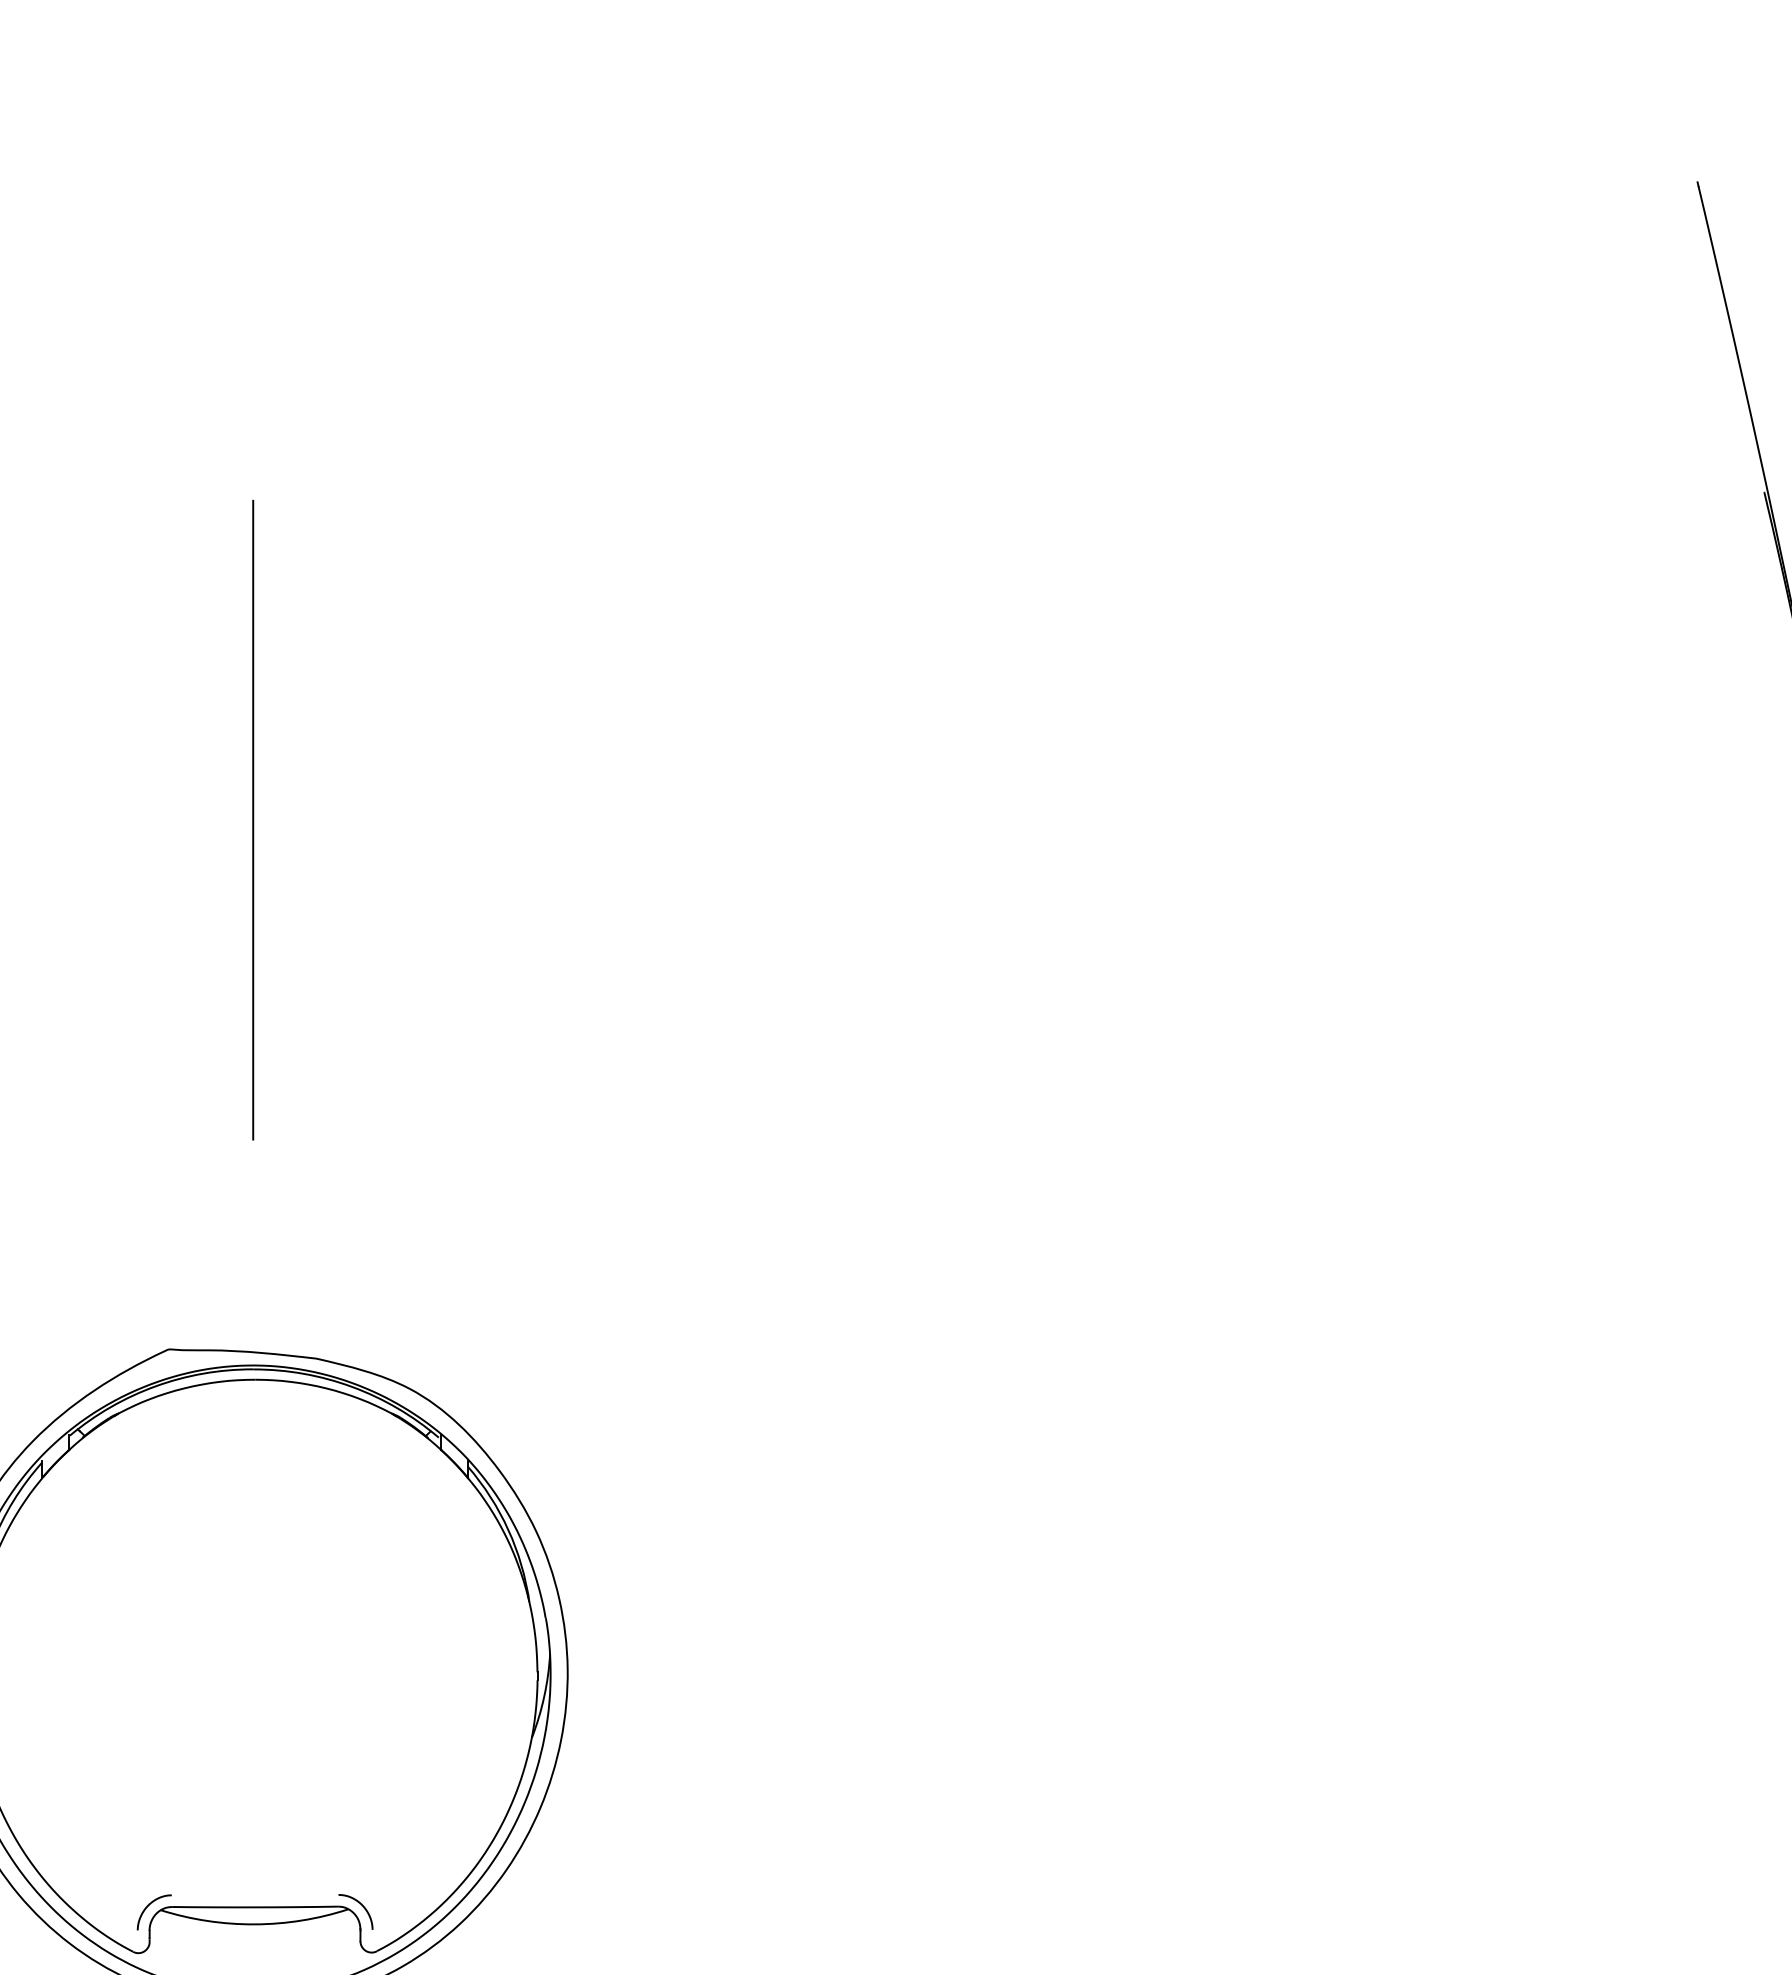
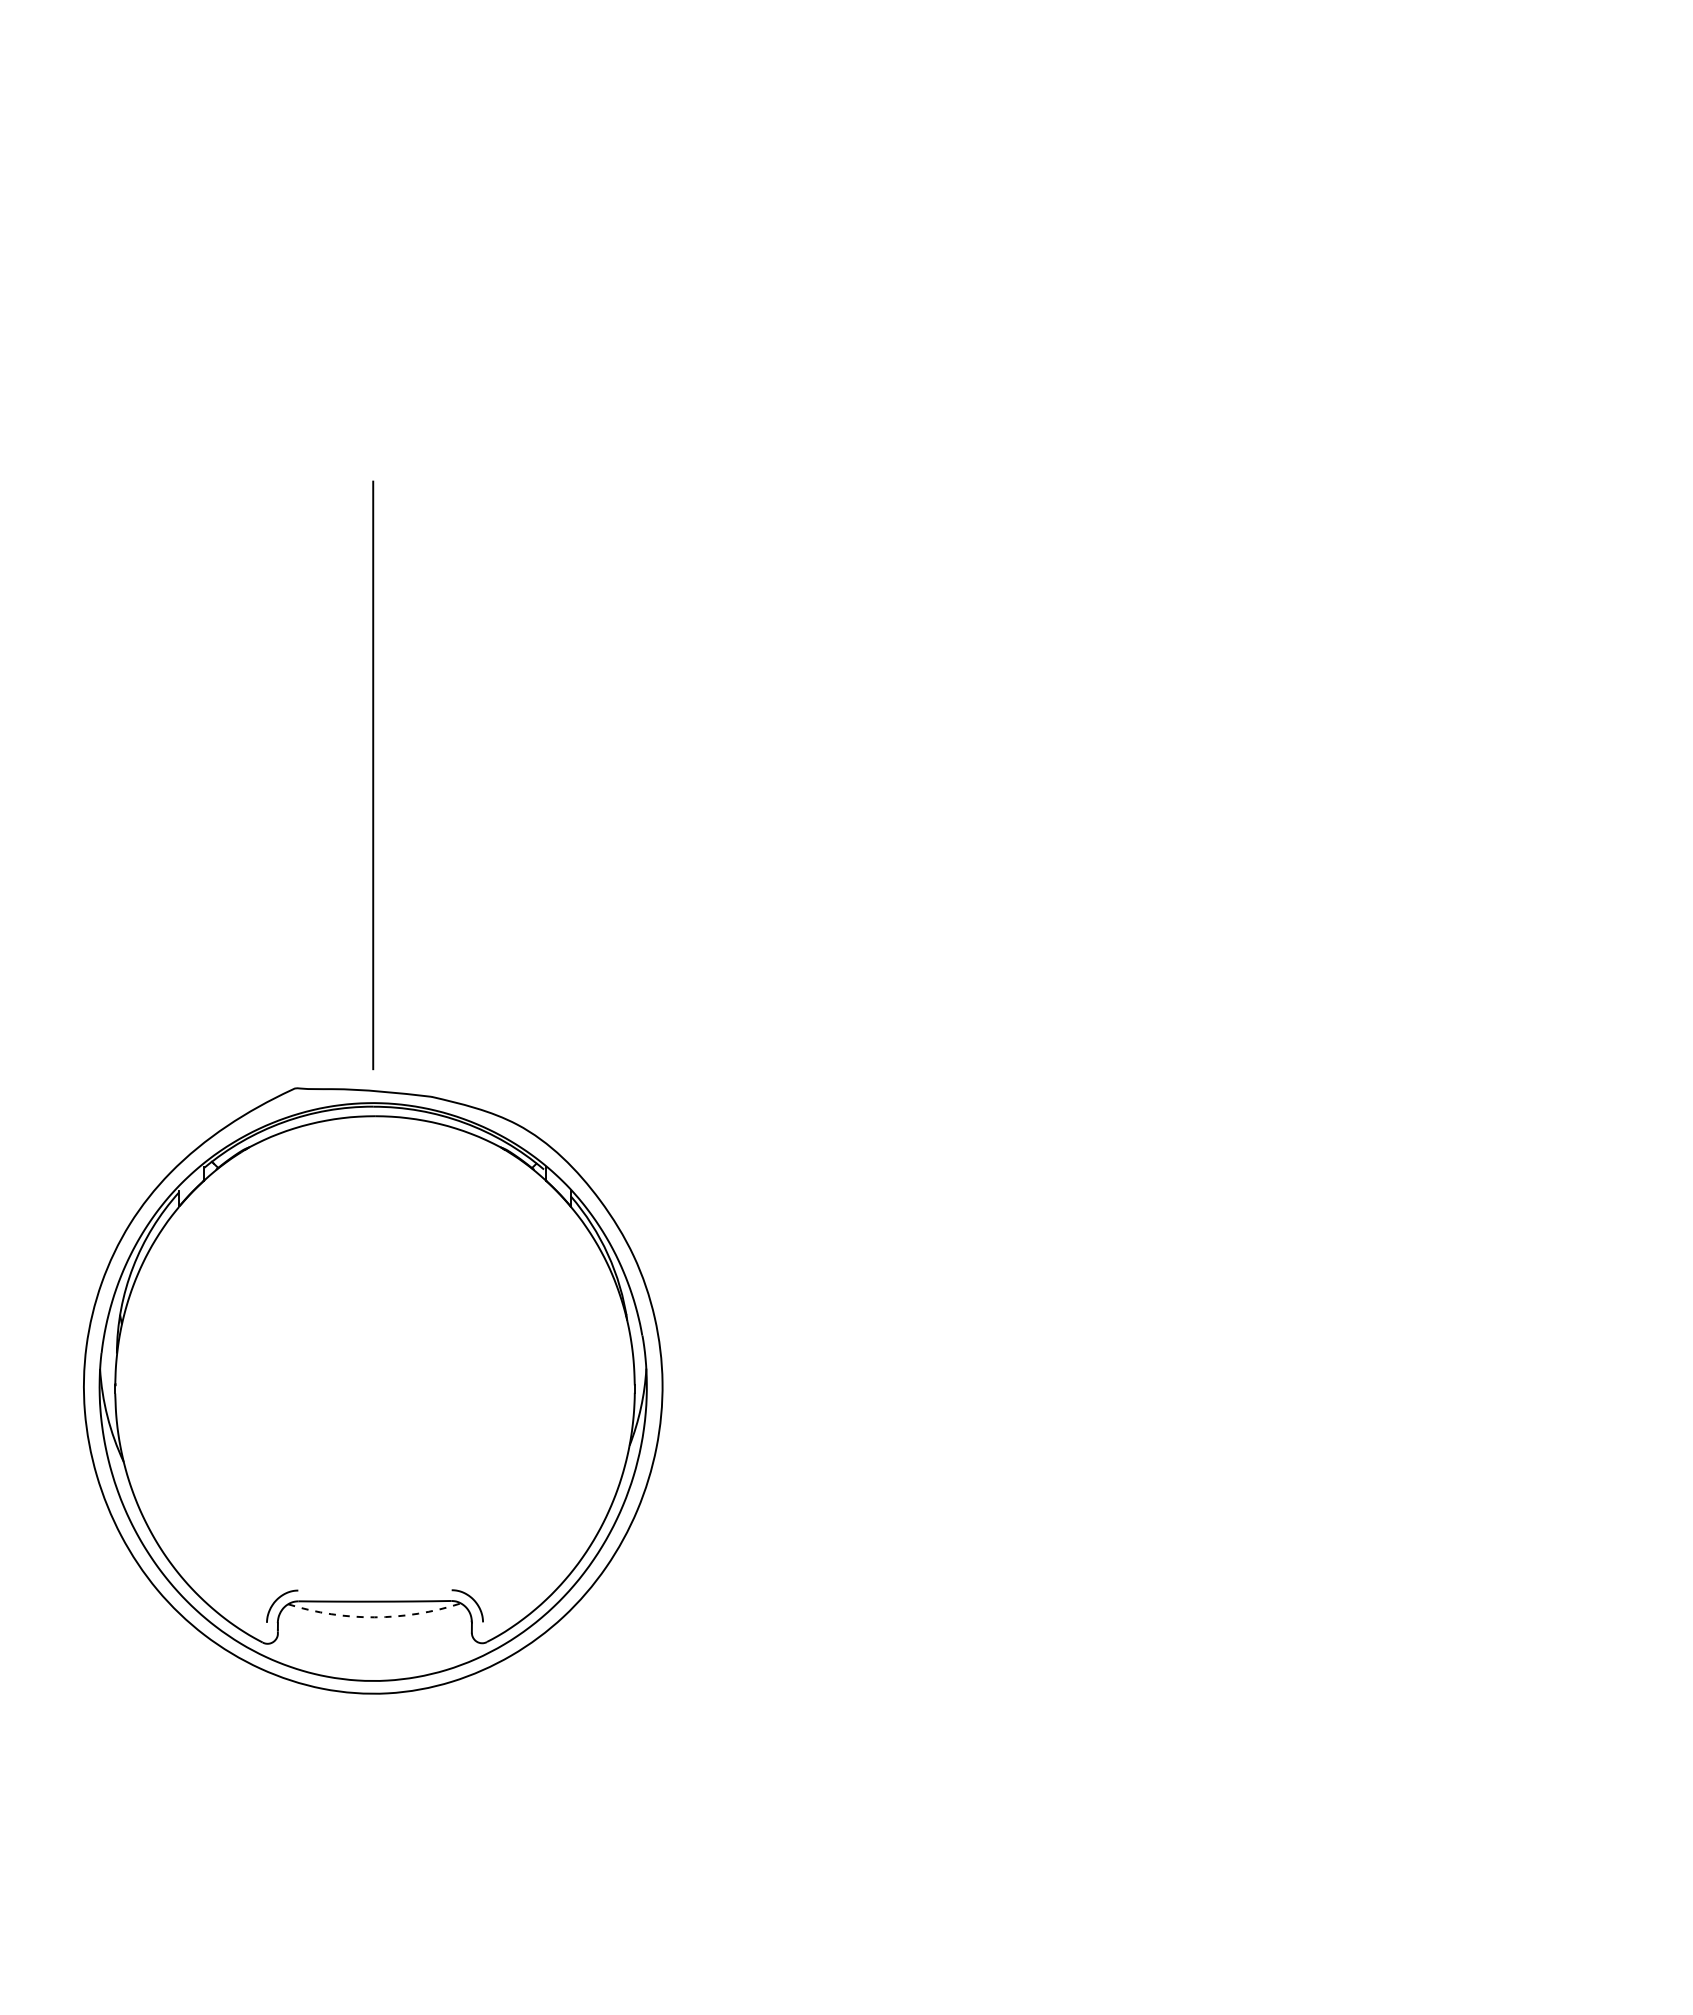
line: (253, 820) -> (373, 775), moved
arc: (254, 1924) -> (374, 1617), solid -> dashed

